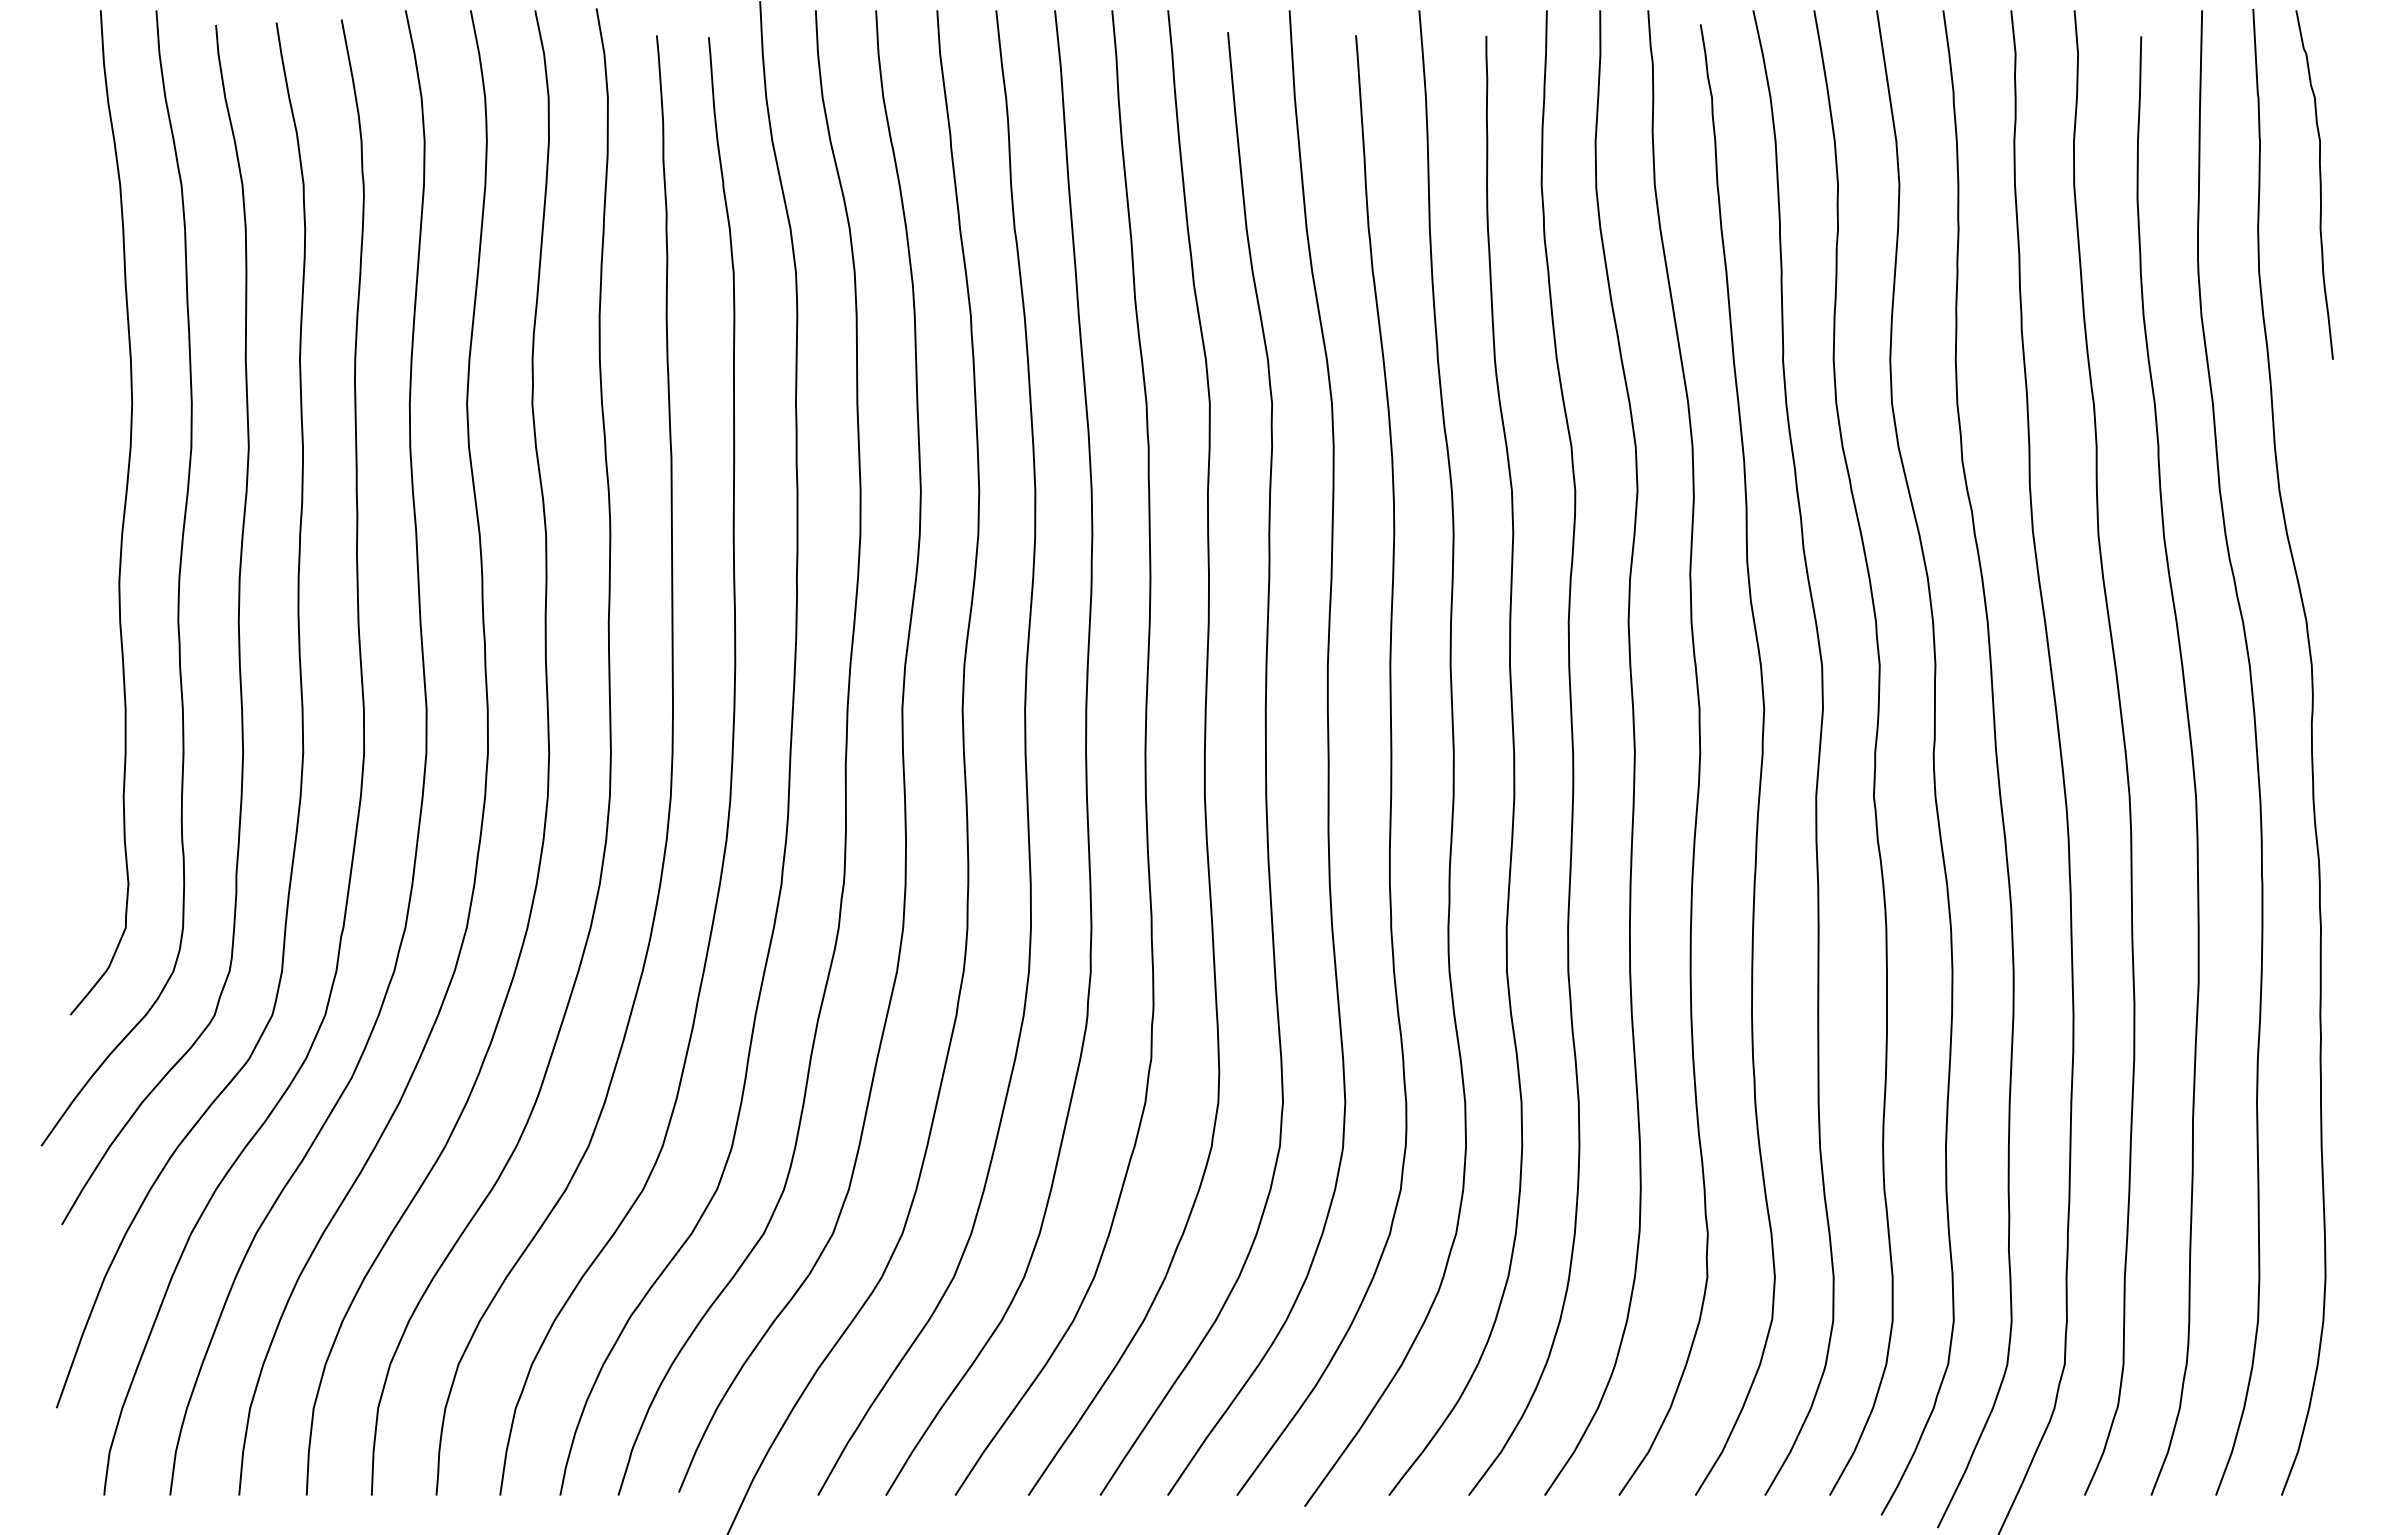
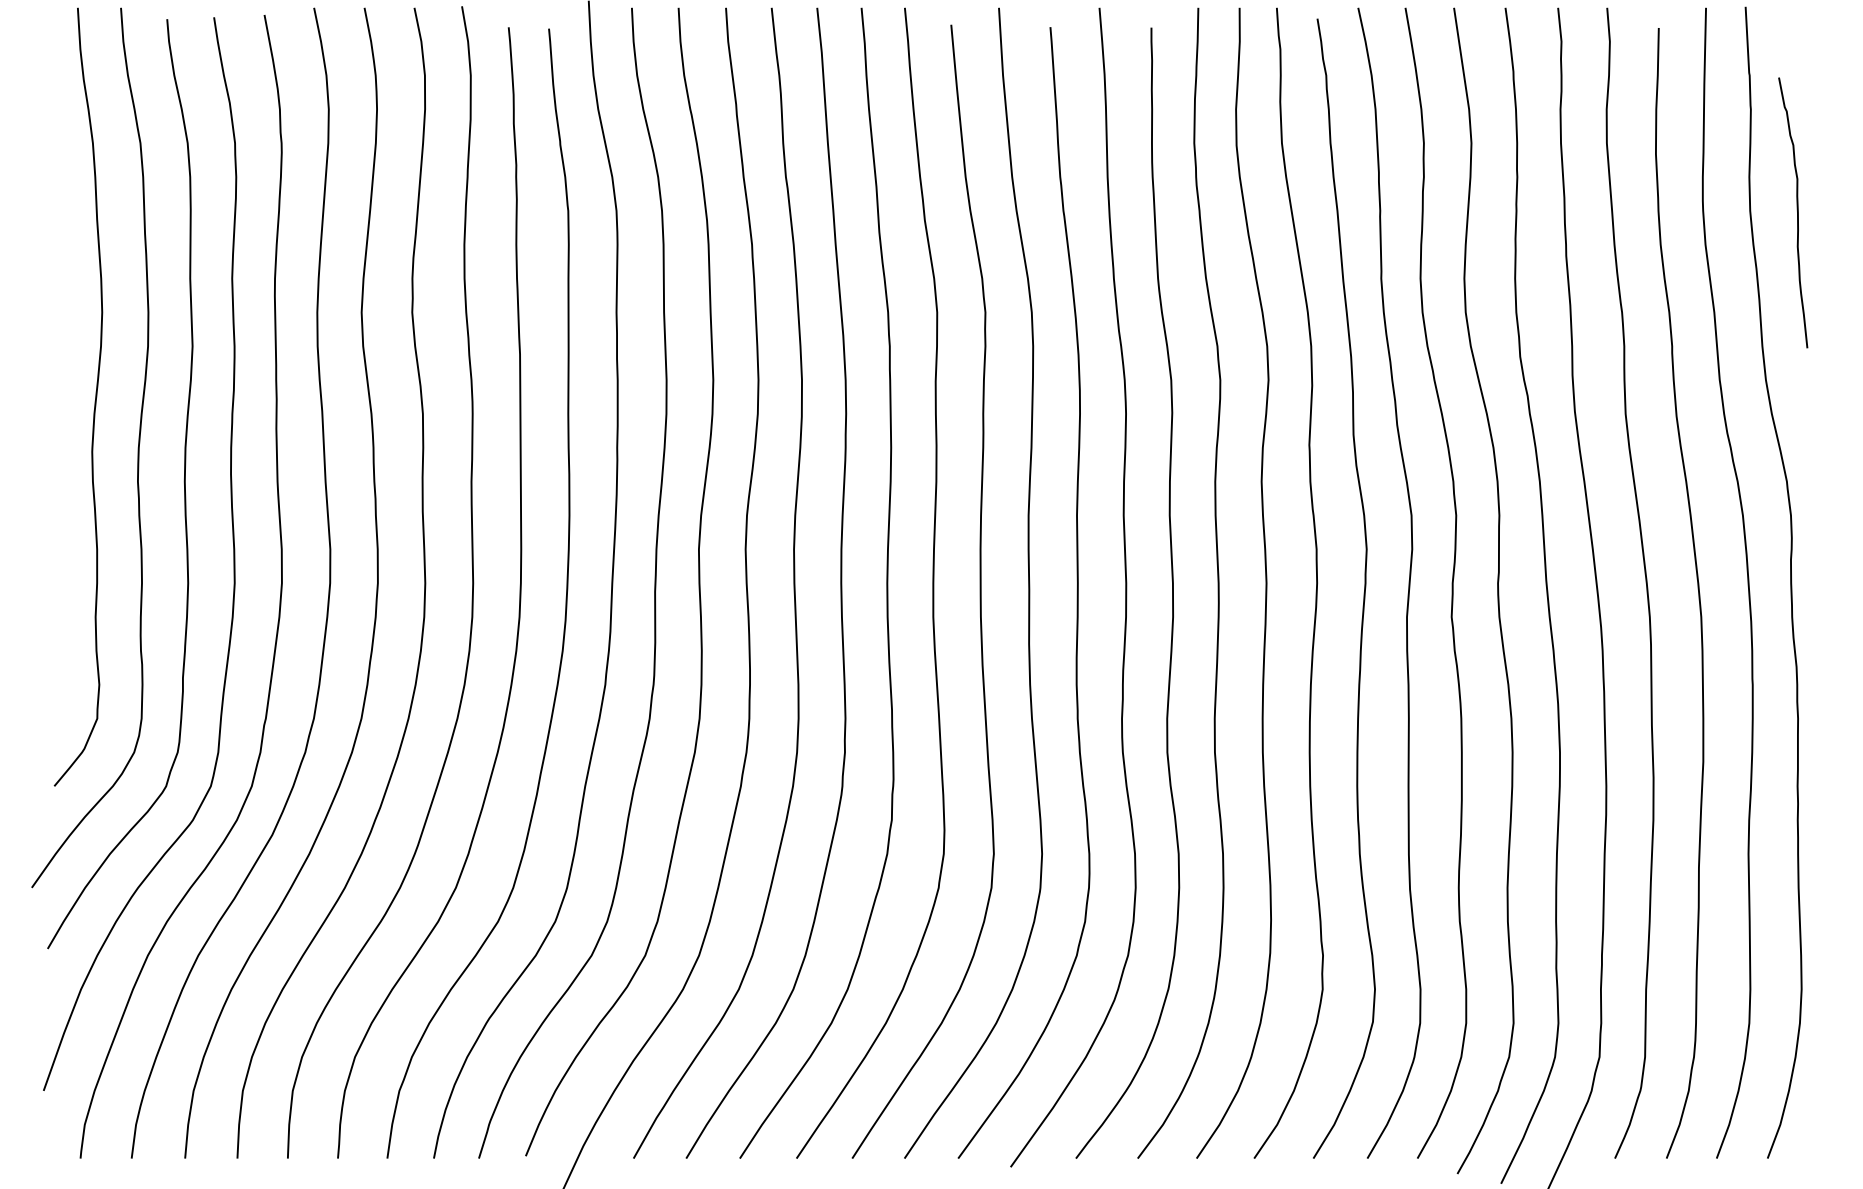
curve: (2319, 184) -> (1796, 212), moved

